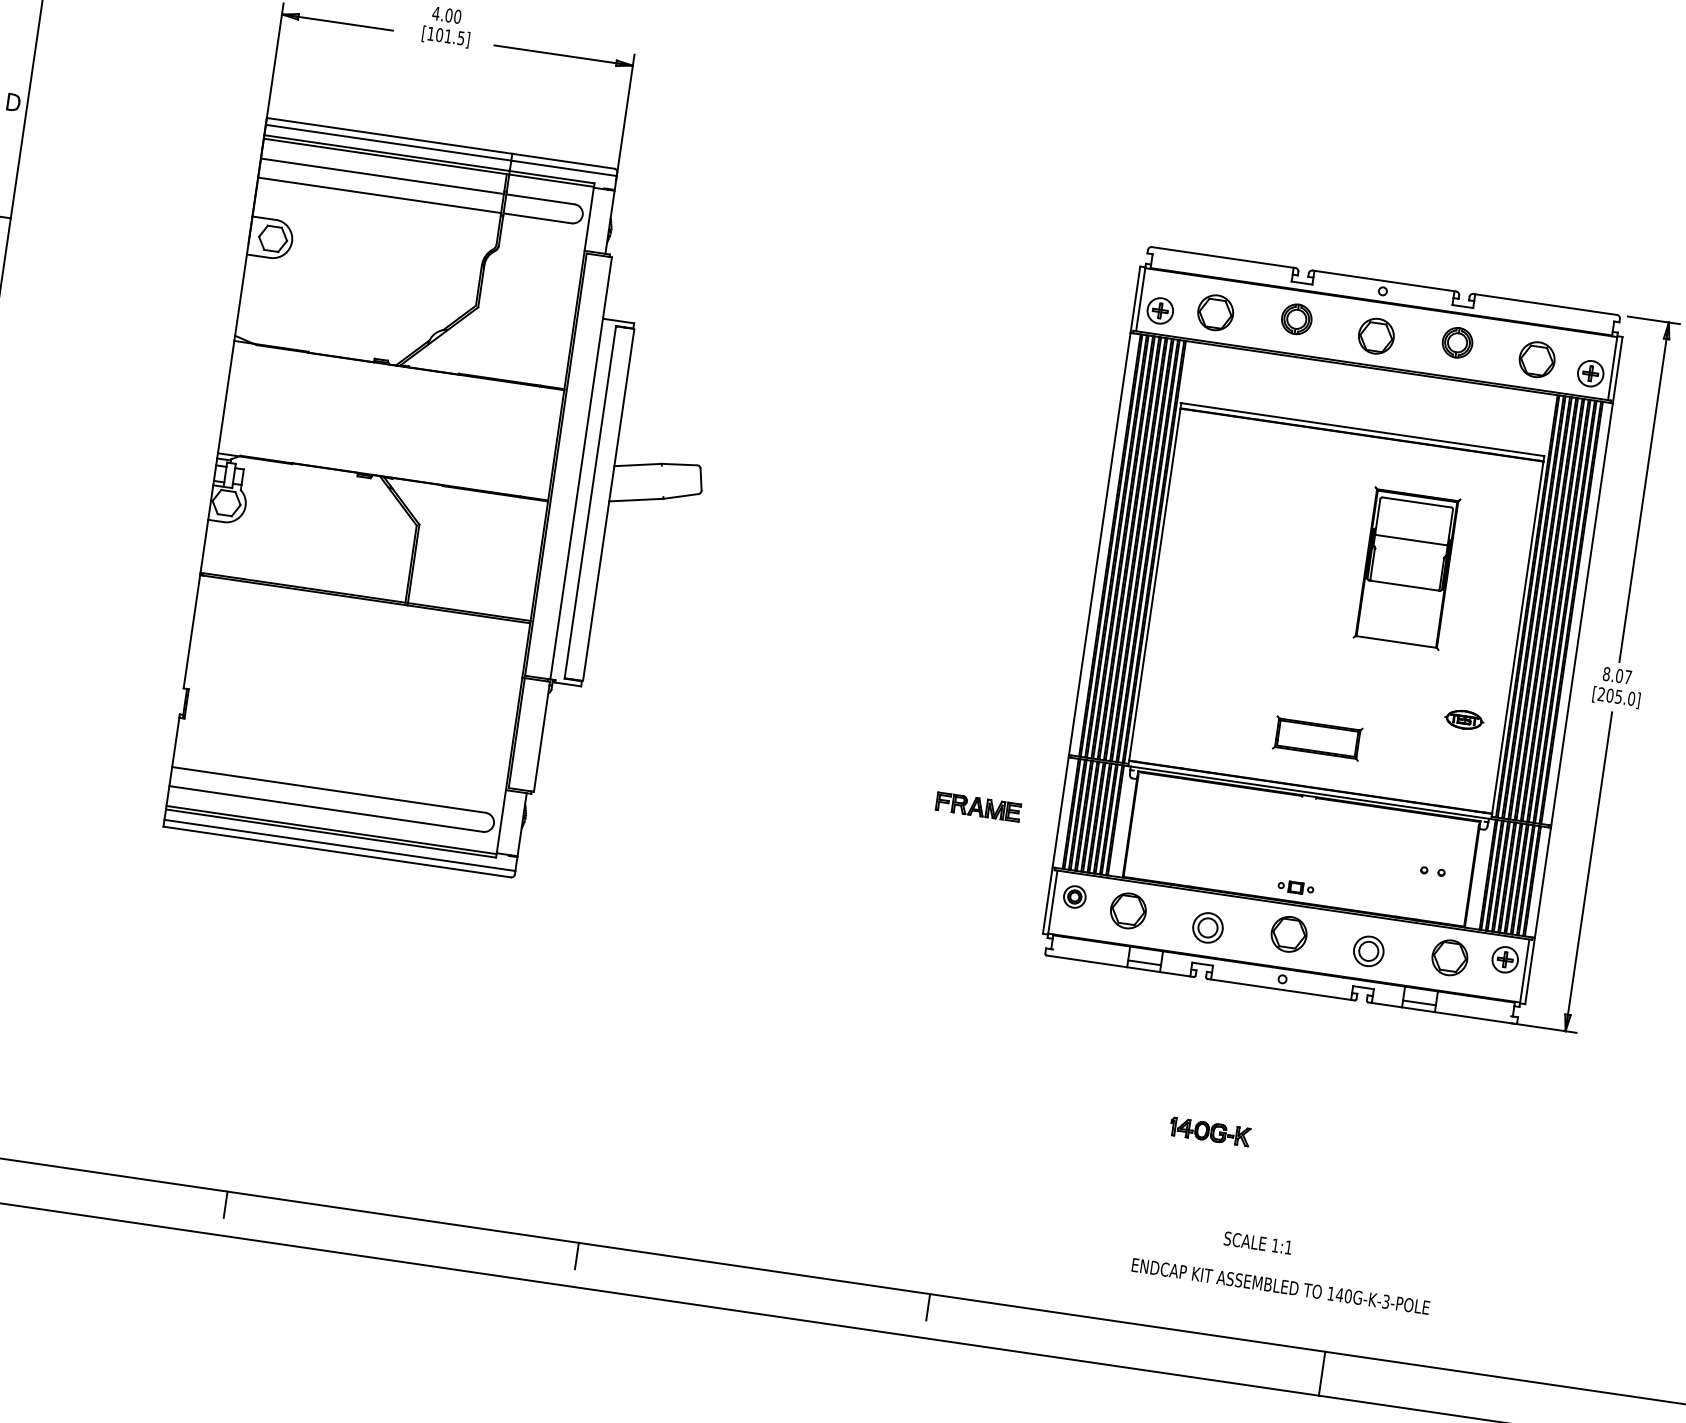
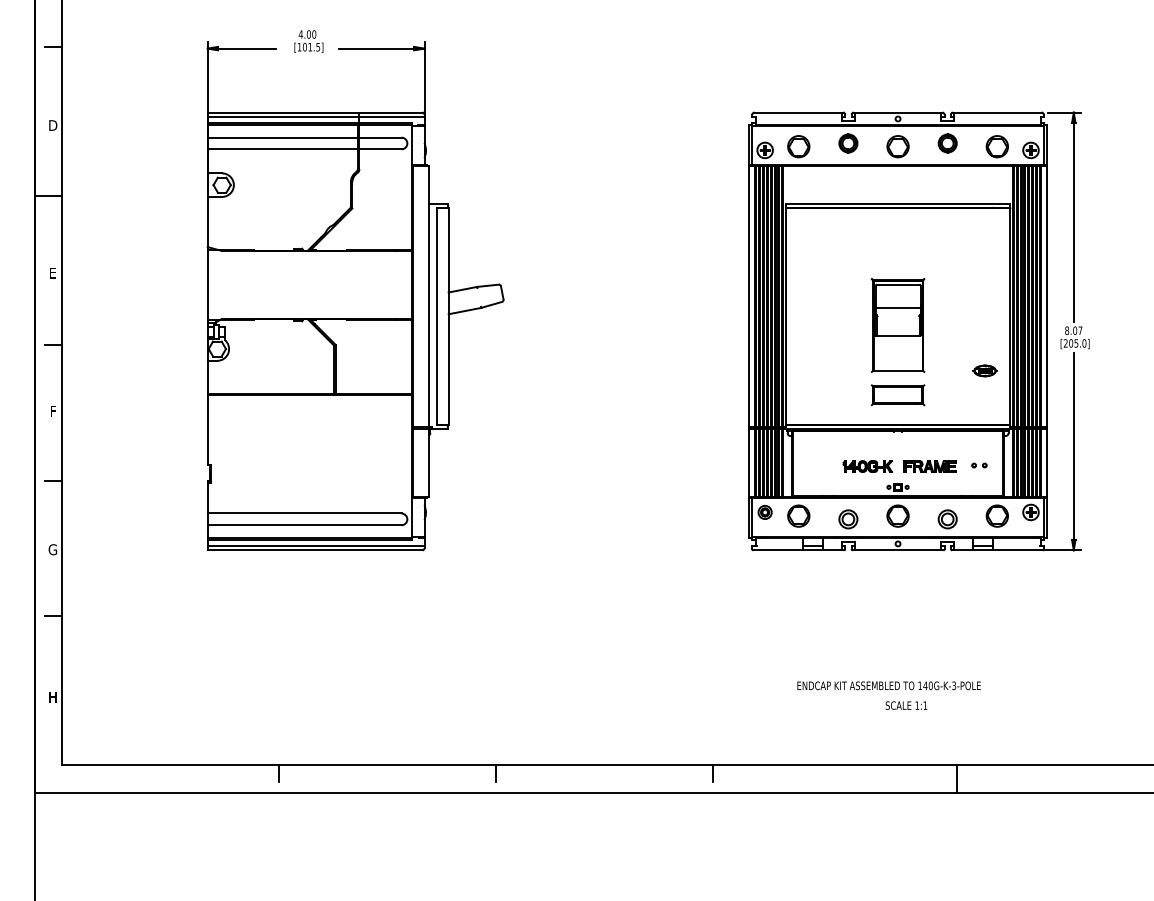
part: (1406, 568) -> (897, 325), moved
part: (977, 806) -> (929, 466), moved
part: (1209, 1131) -> (867, 466), moved
text: (1279, 1285) -> (888, 685), moved

